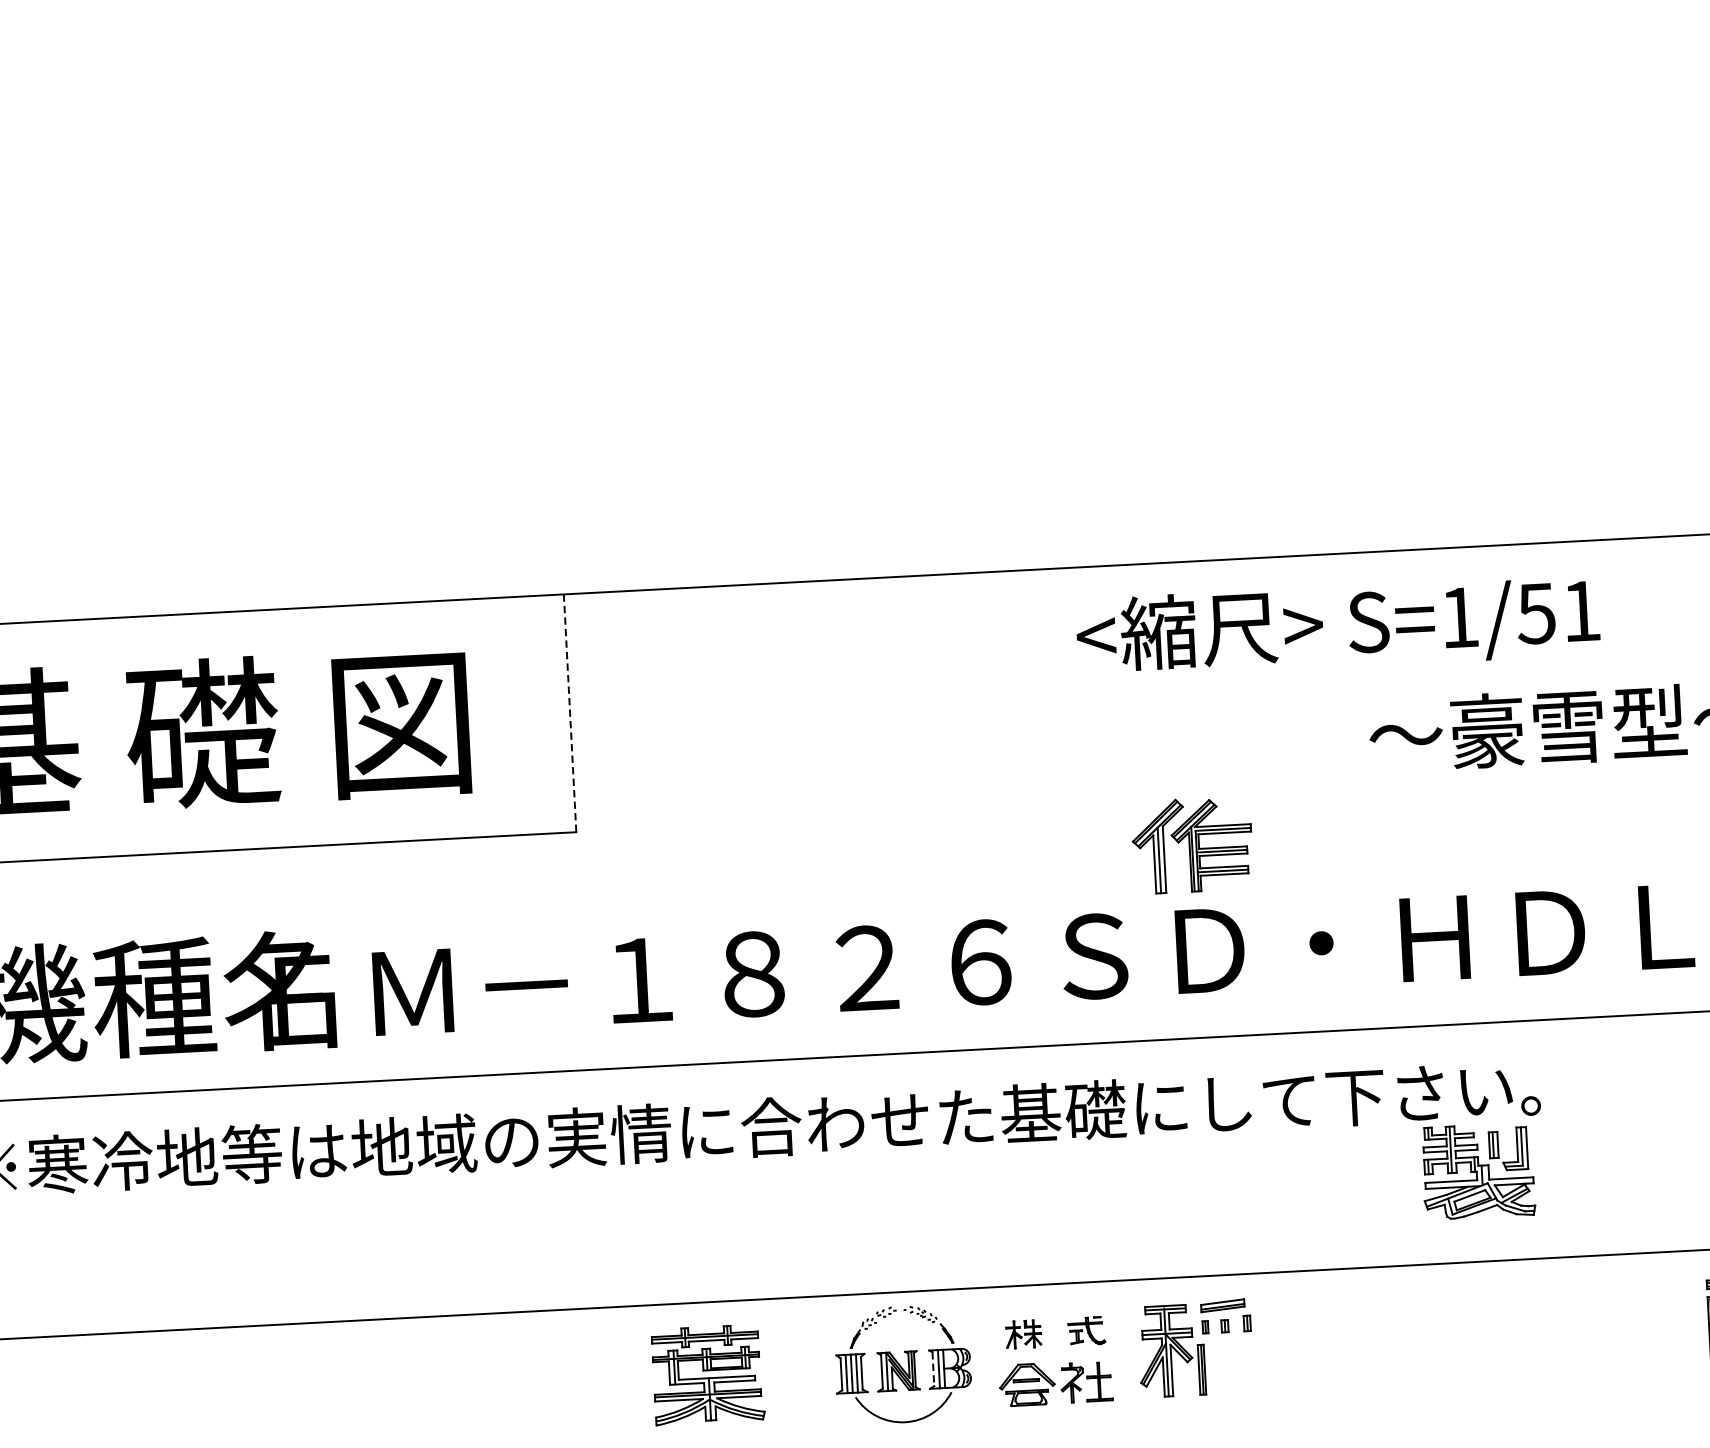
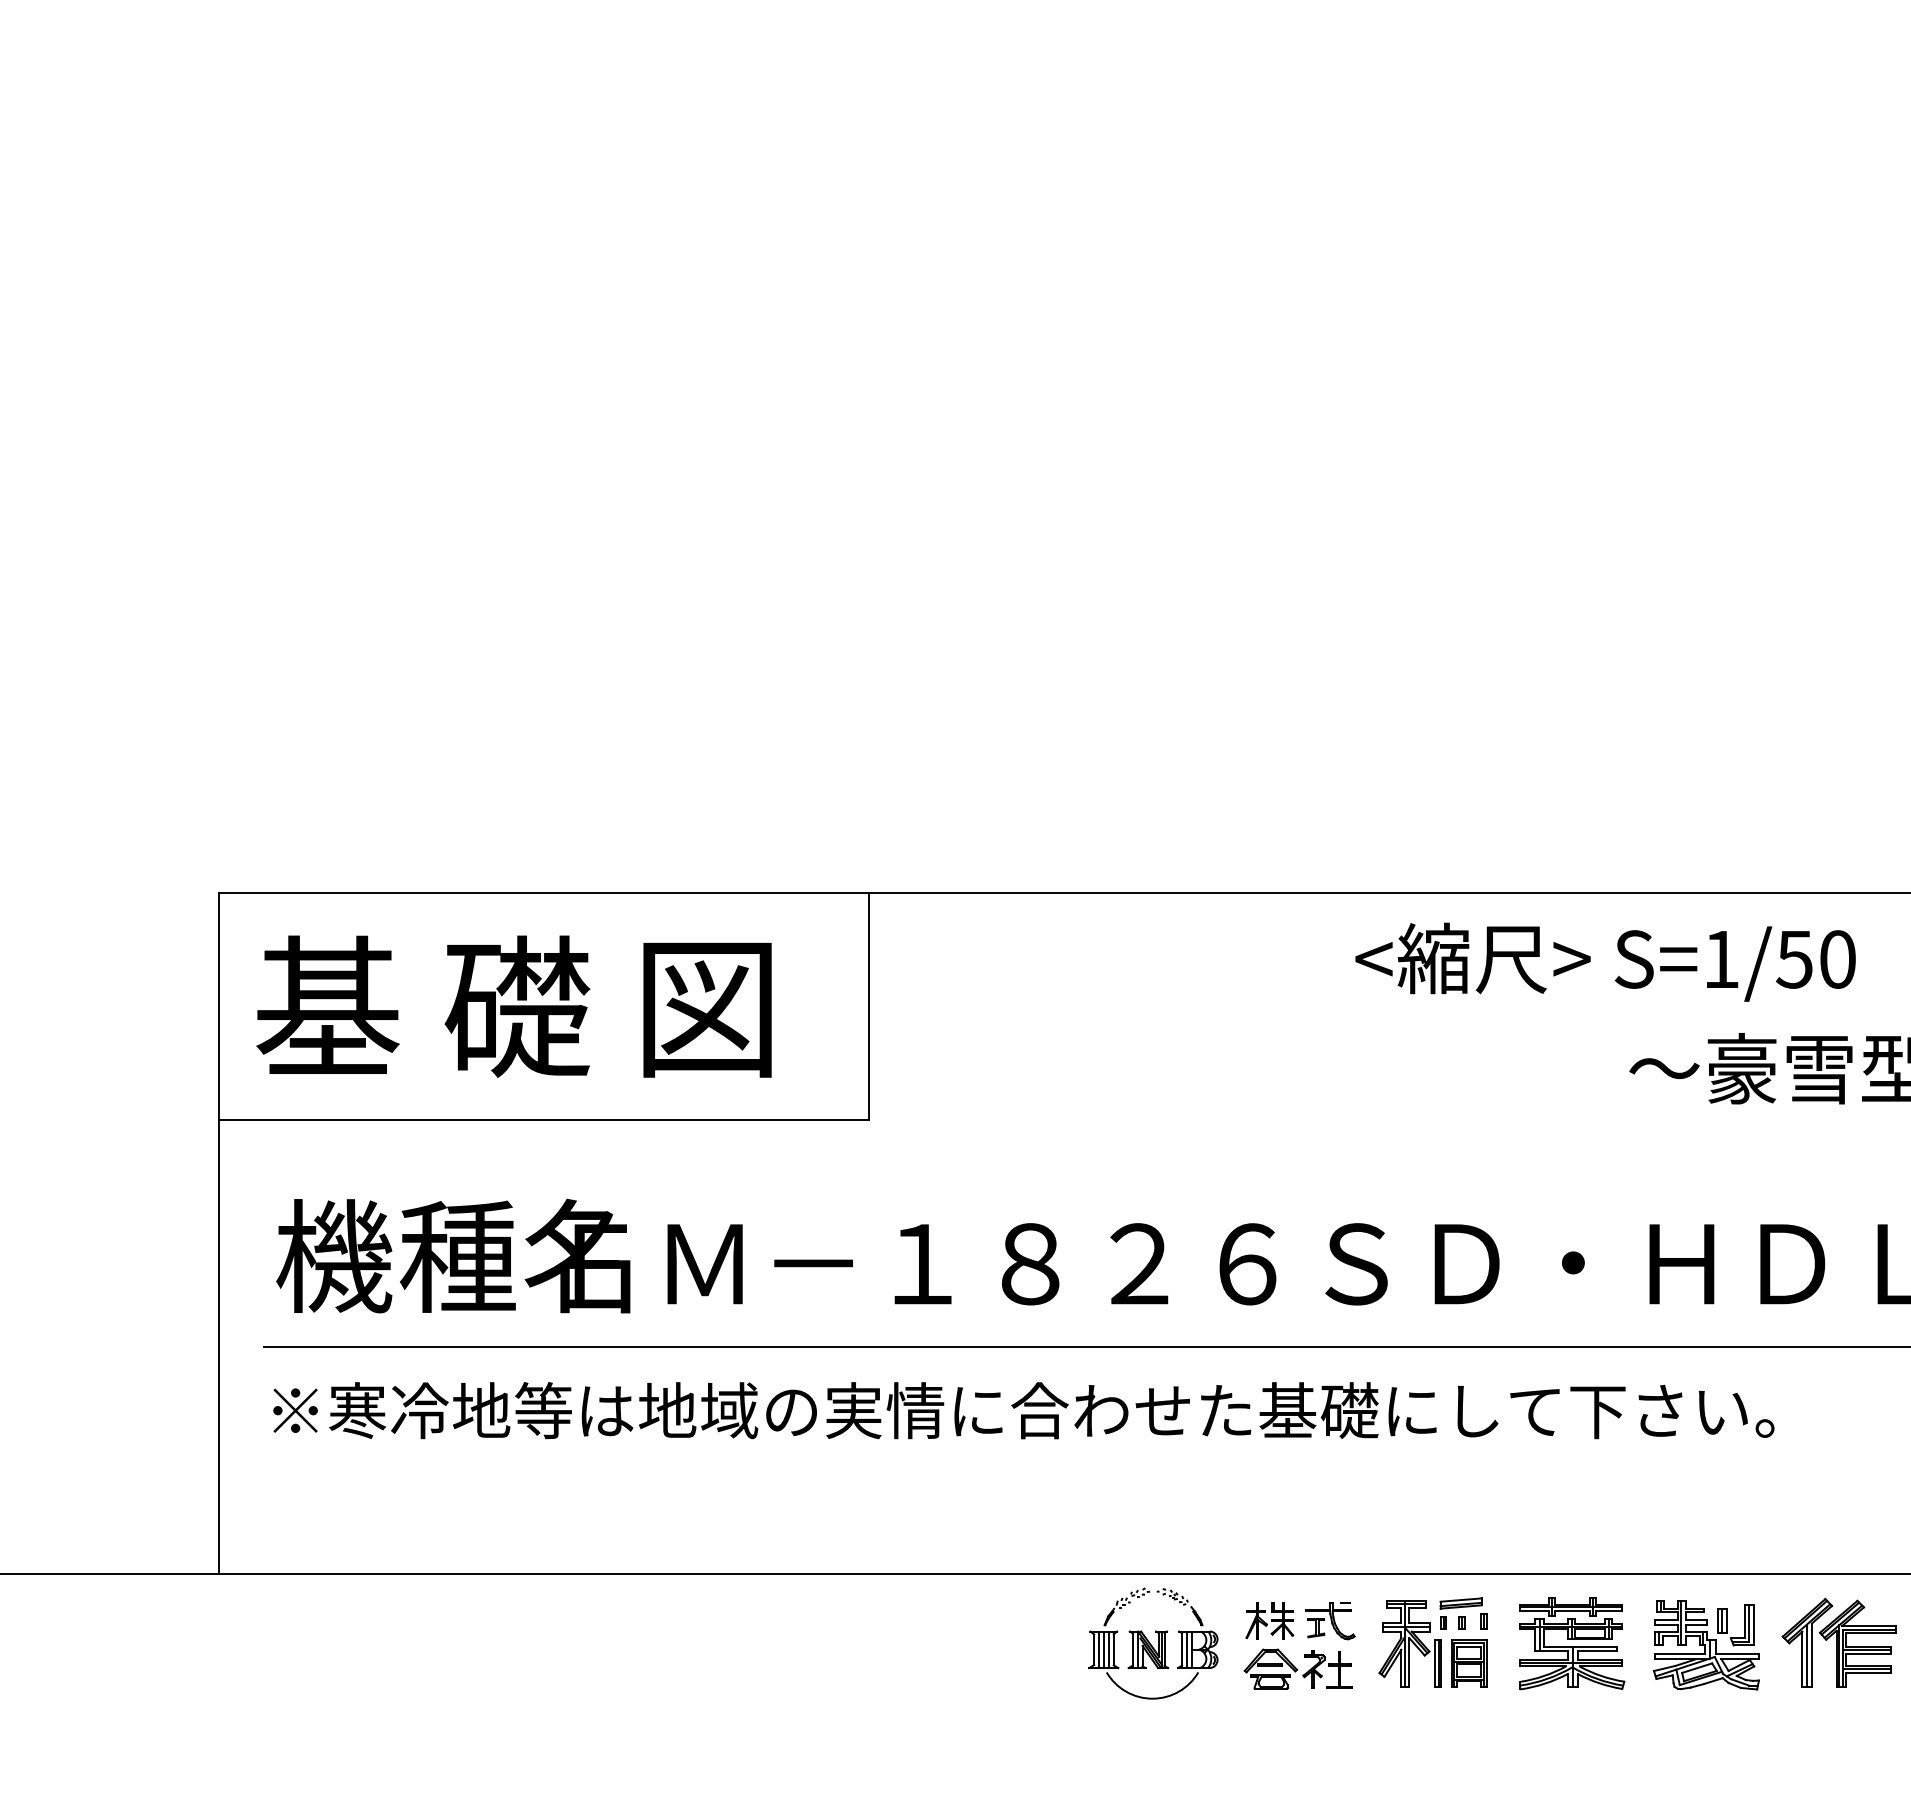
text: (1581, 611) -> (1837, 959), S=1/51 -> S=1/50
line: (569, 713) -> (868, 1006), dashed -> solid
part: (1191, 844) -> (1838, 1642), moved
part: (1477, 1171) -> (1705, 1645), moved
part: (1087, 1331) -> (1330, 1621), size x1.43
part: (1023, 1334) -> (1269, 1620), size x1.43
part: (1234, 1368) -> (1469, 1663), added
line: (933, 1369) -> (1182, 1649), dashed -> solid
part: (708, 1374) -> (1572, 1643), moved

